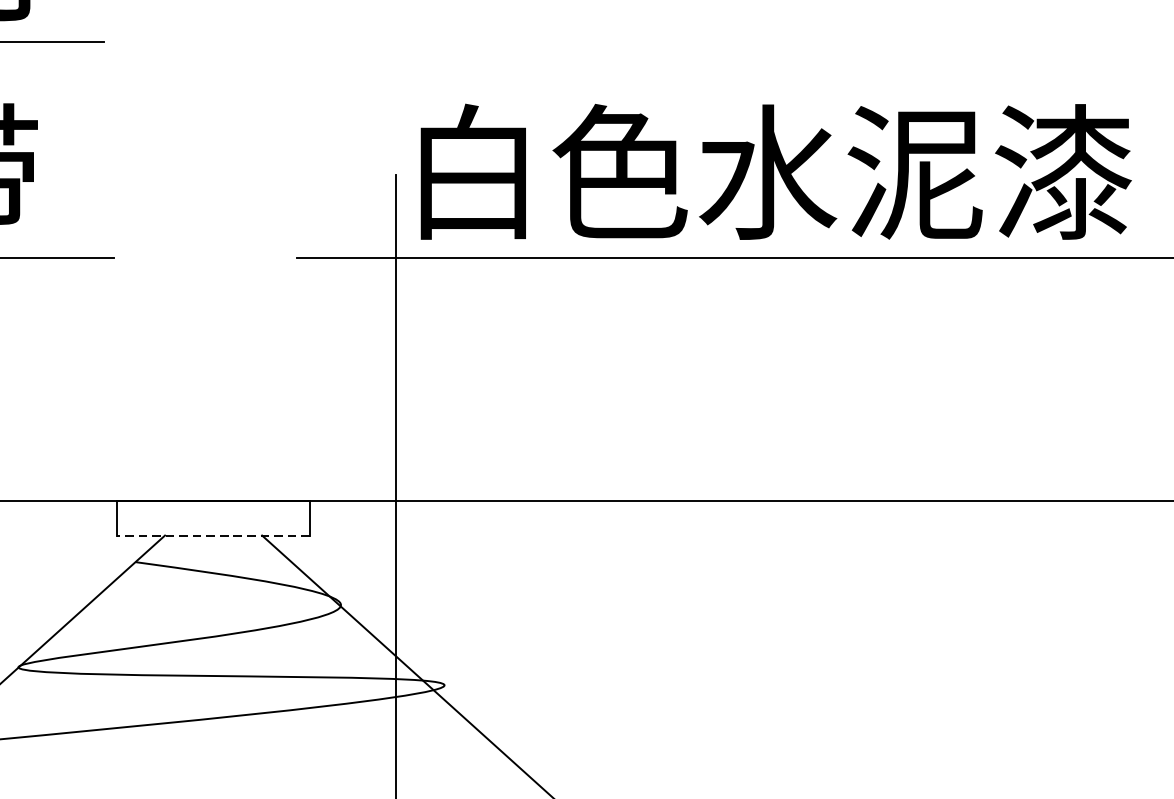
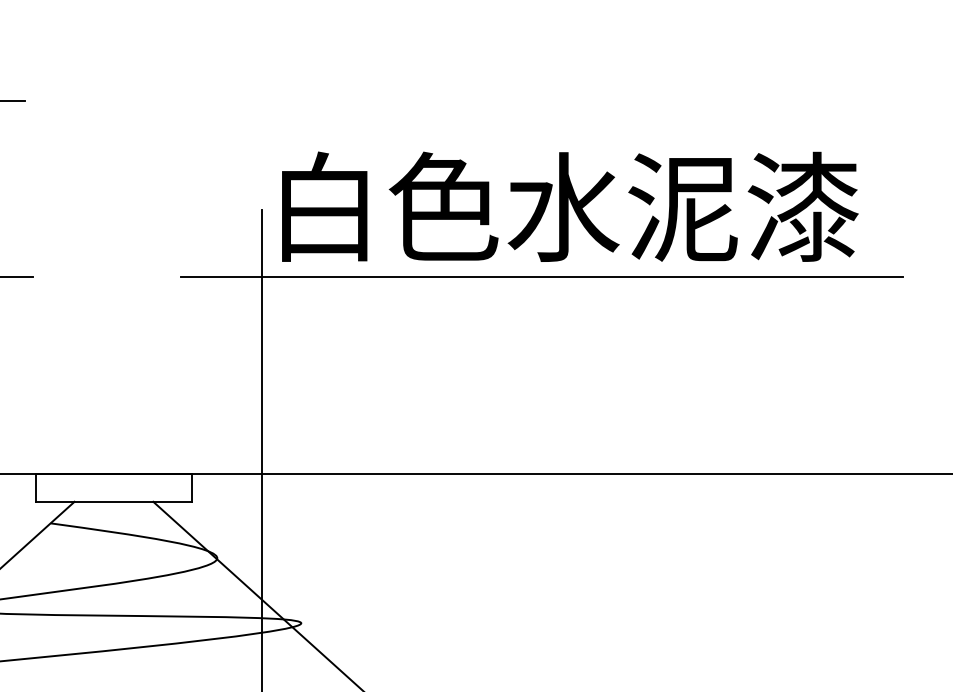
line: (213, 535) -> (113, 501), dashed -> solid

